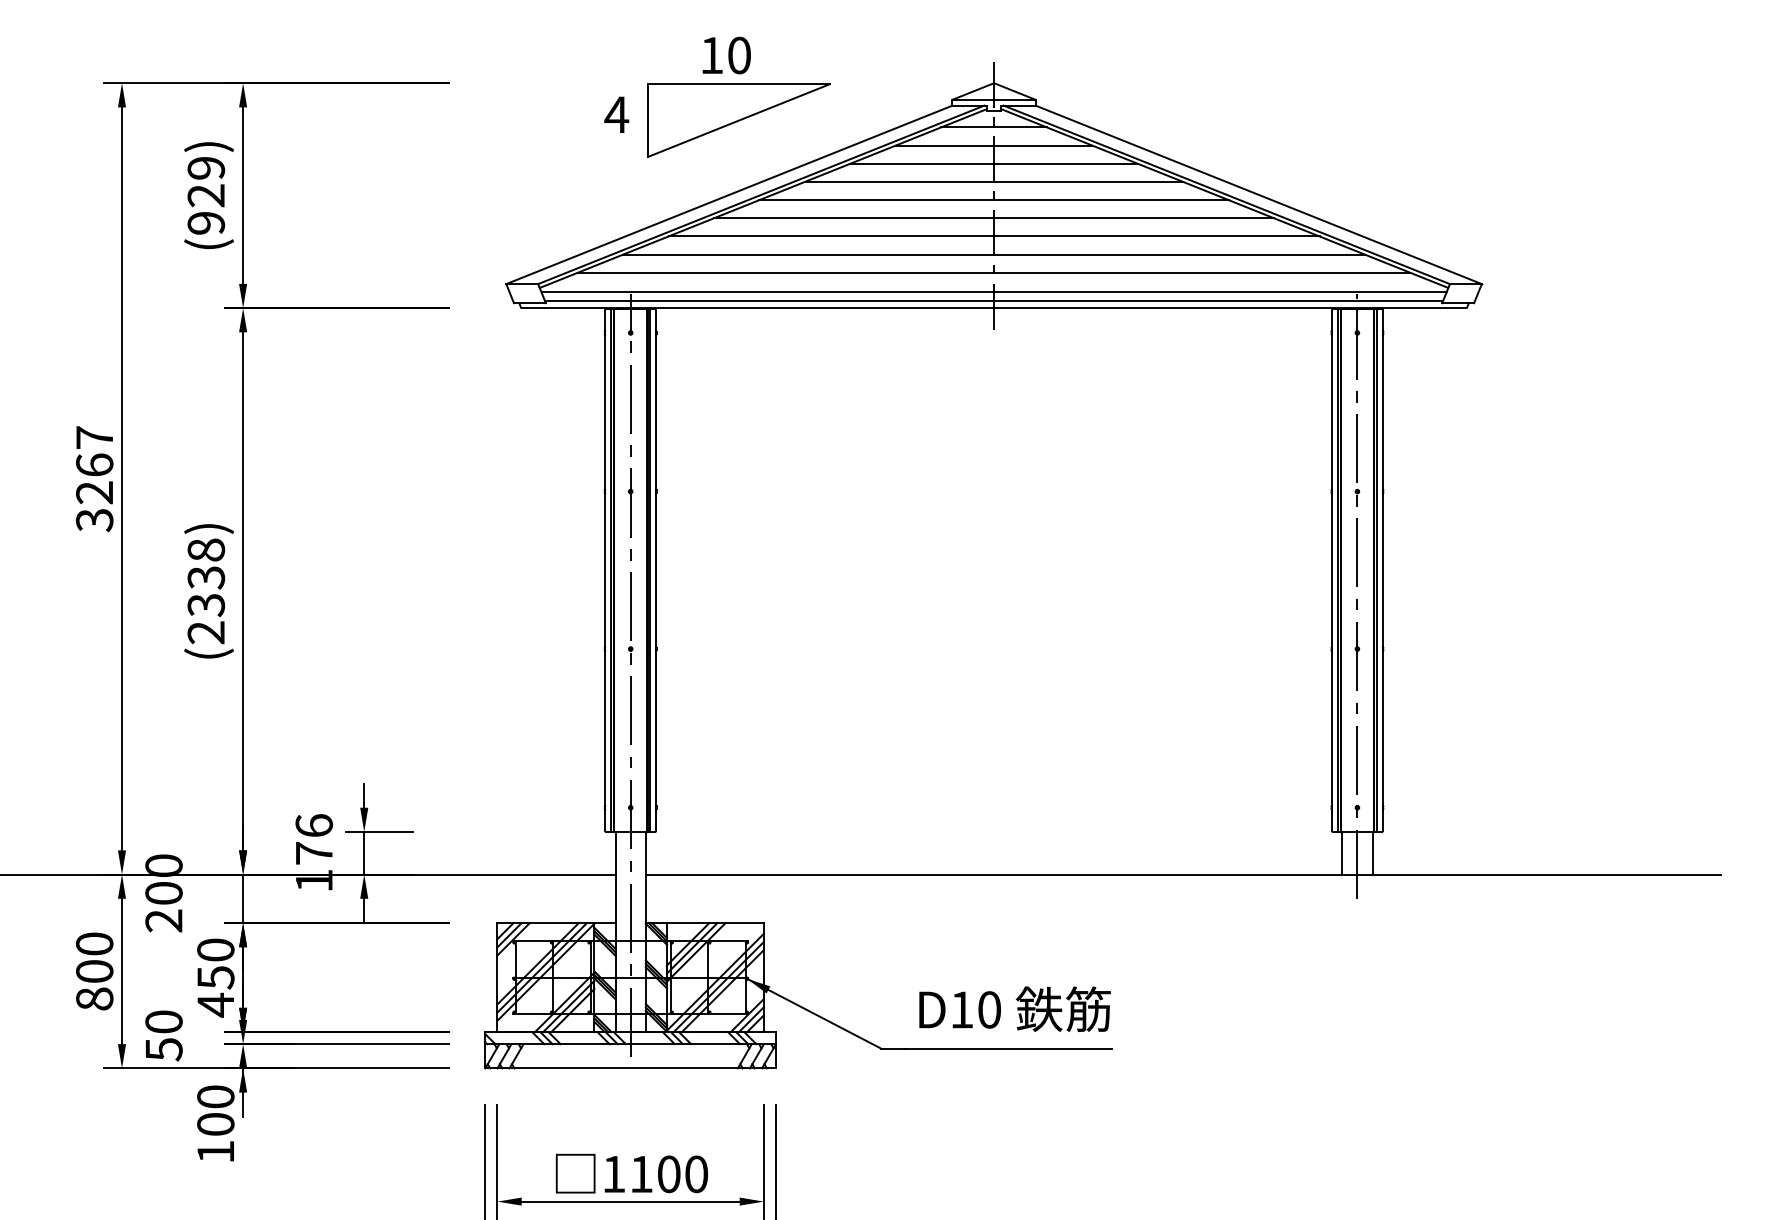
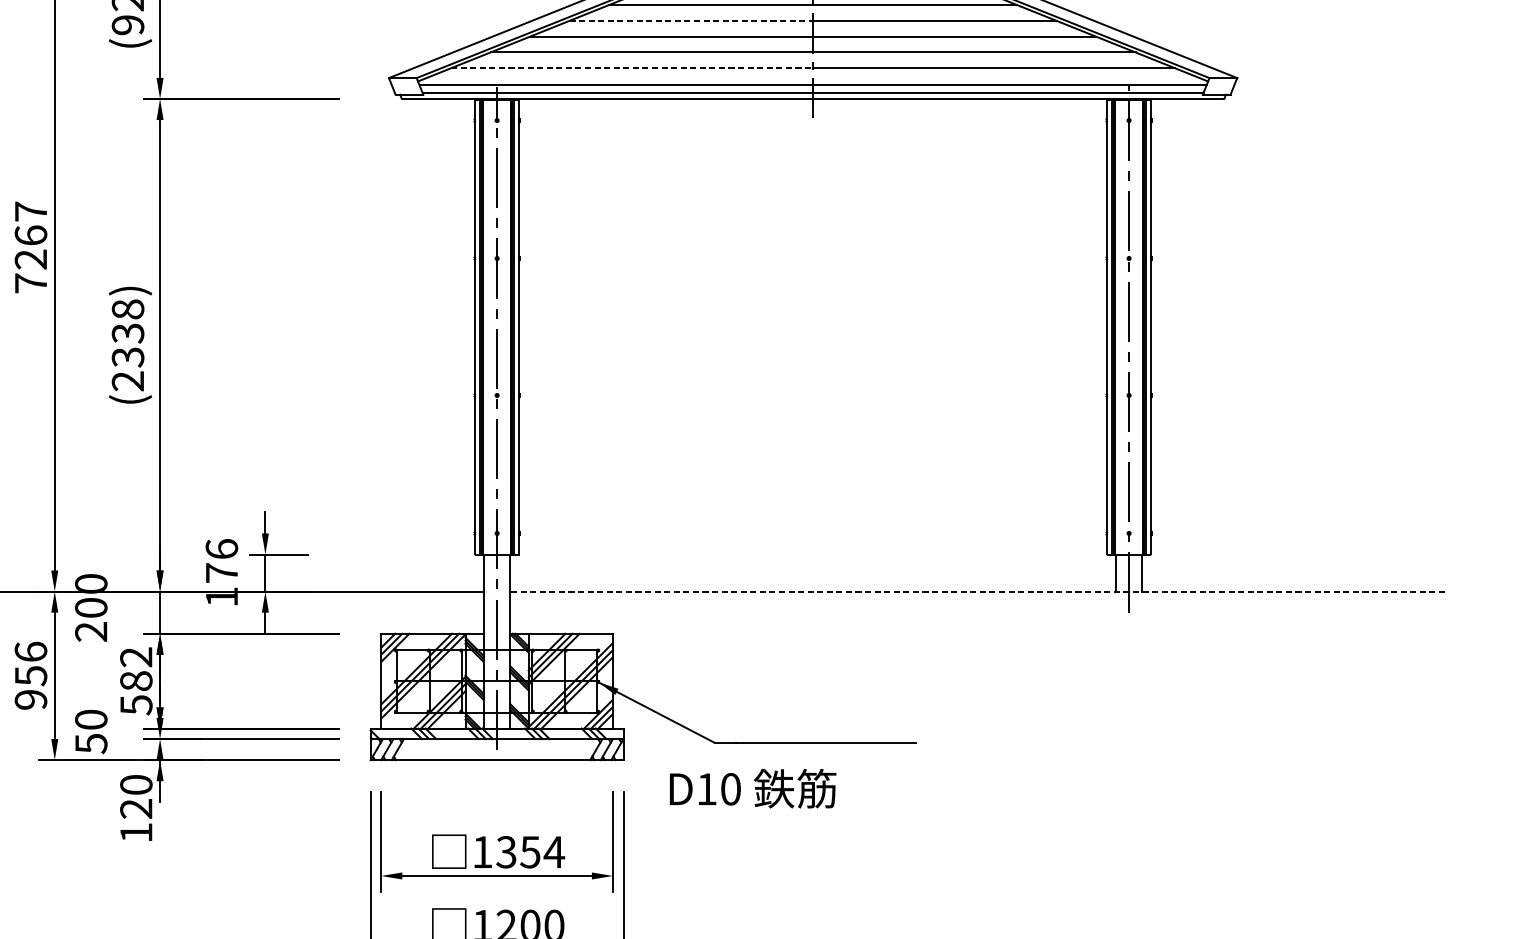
line: (854, 218) -> (691, 21), solid -> dashed
line: (786, 272) -> (632, 68), solid -> dashed
text: (94, 520) -> (30, 283), 3267 -> 7267
line: (1182, 874) -> (976, 591), solid -> dashed
text: (94, 971) -> (30, 675), 800 -> 956
text: (215, 977) -> (136, 681), 450 -> 582
text: (1014, 1008) -> (752, 788), moved
text: (215, 1124) -> (136, 808), 100 -> 120
text: (668, 1174) -> (529, 852), 1100 -> 1354

